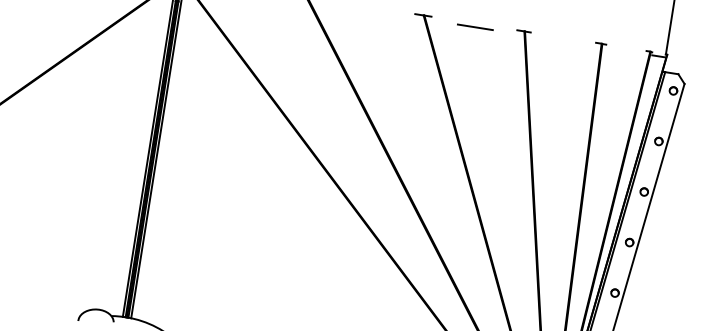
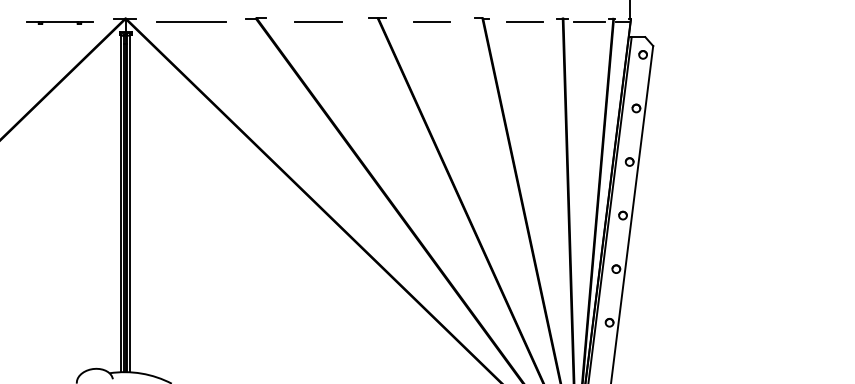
line: (365, 10) -> (317, 22), added
line: (564, 41) -> (524, 22), added
line: (626, 51) -> (589, 22), added

